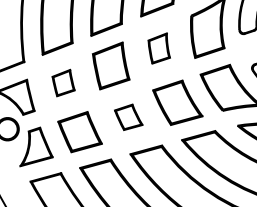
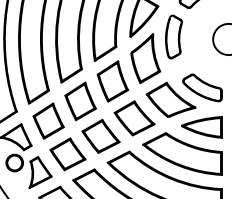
part: (158, 48) -> (112, 81), size x1.67
part: (63, 82) -> (48, 120), size x1.67
part: (128, 116) -> (100, 135), size x1.67

